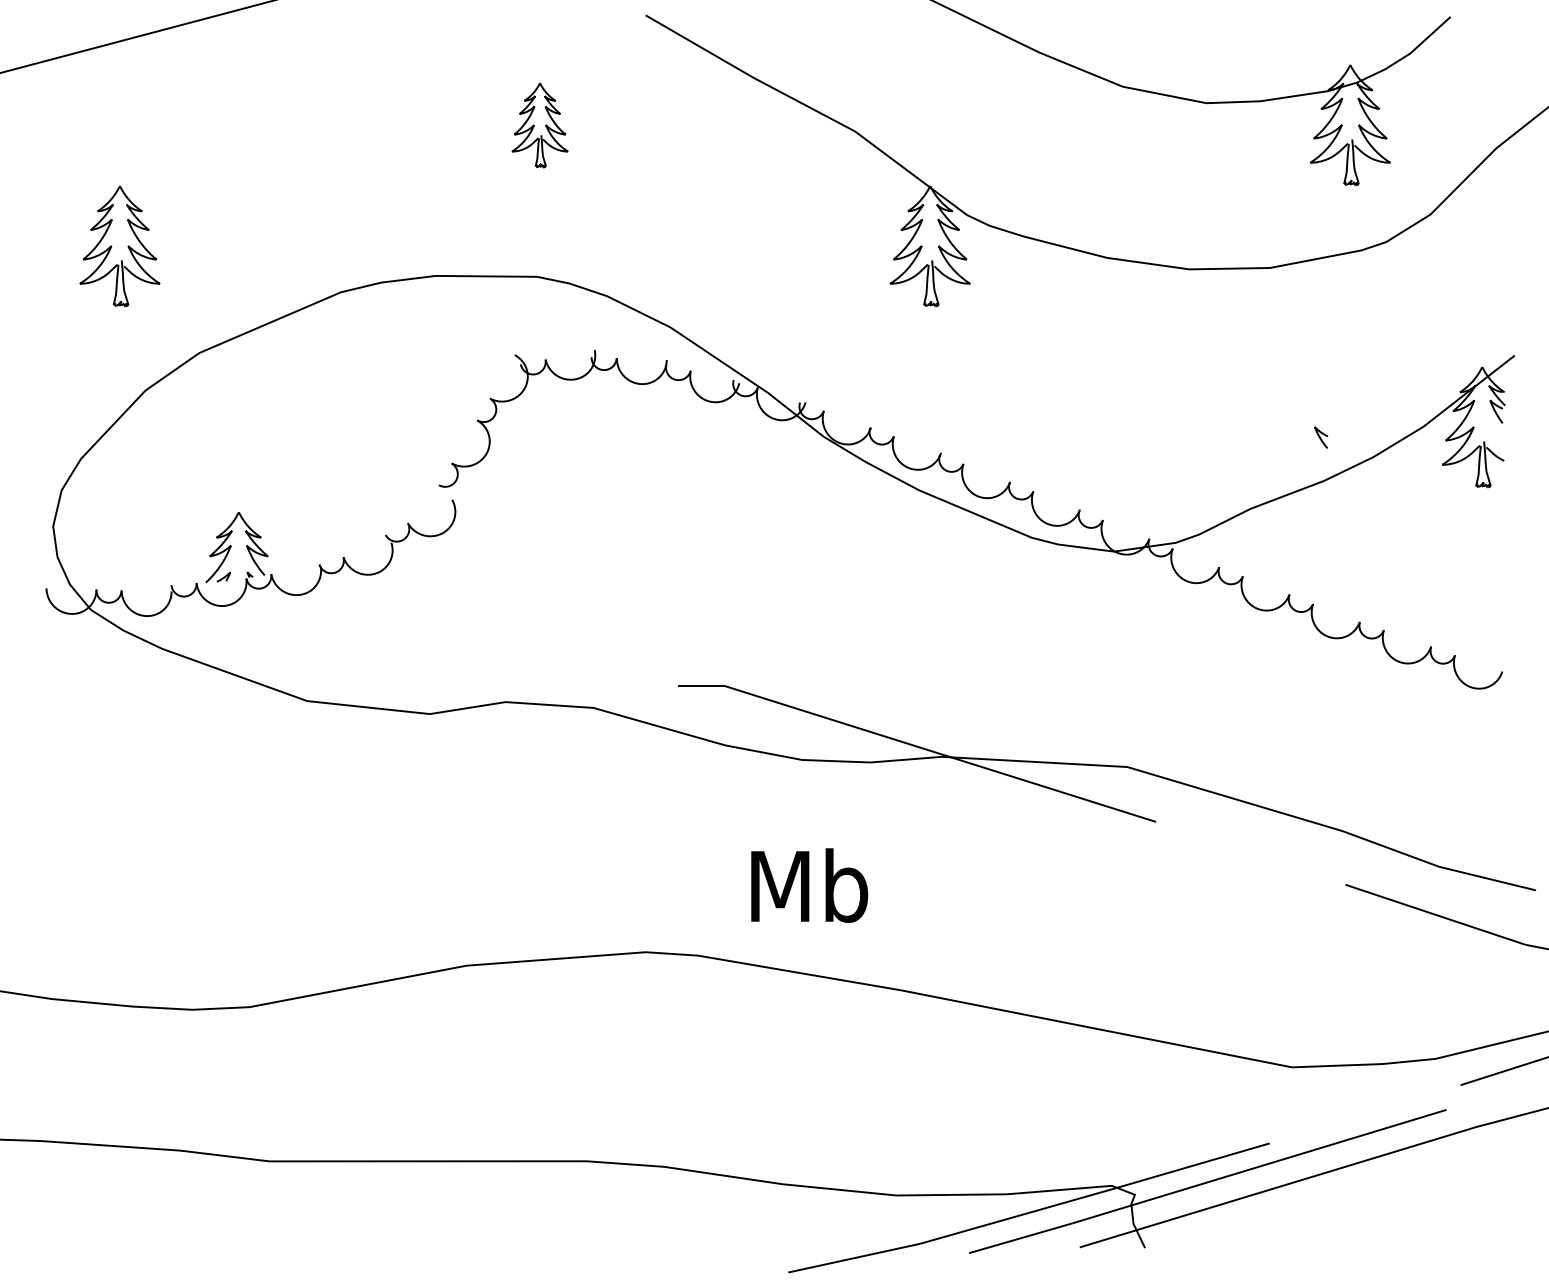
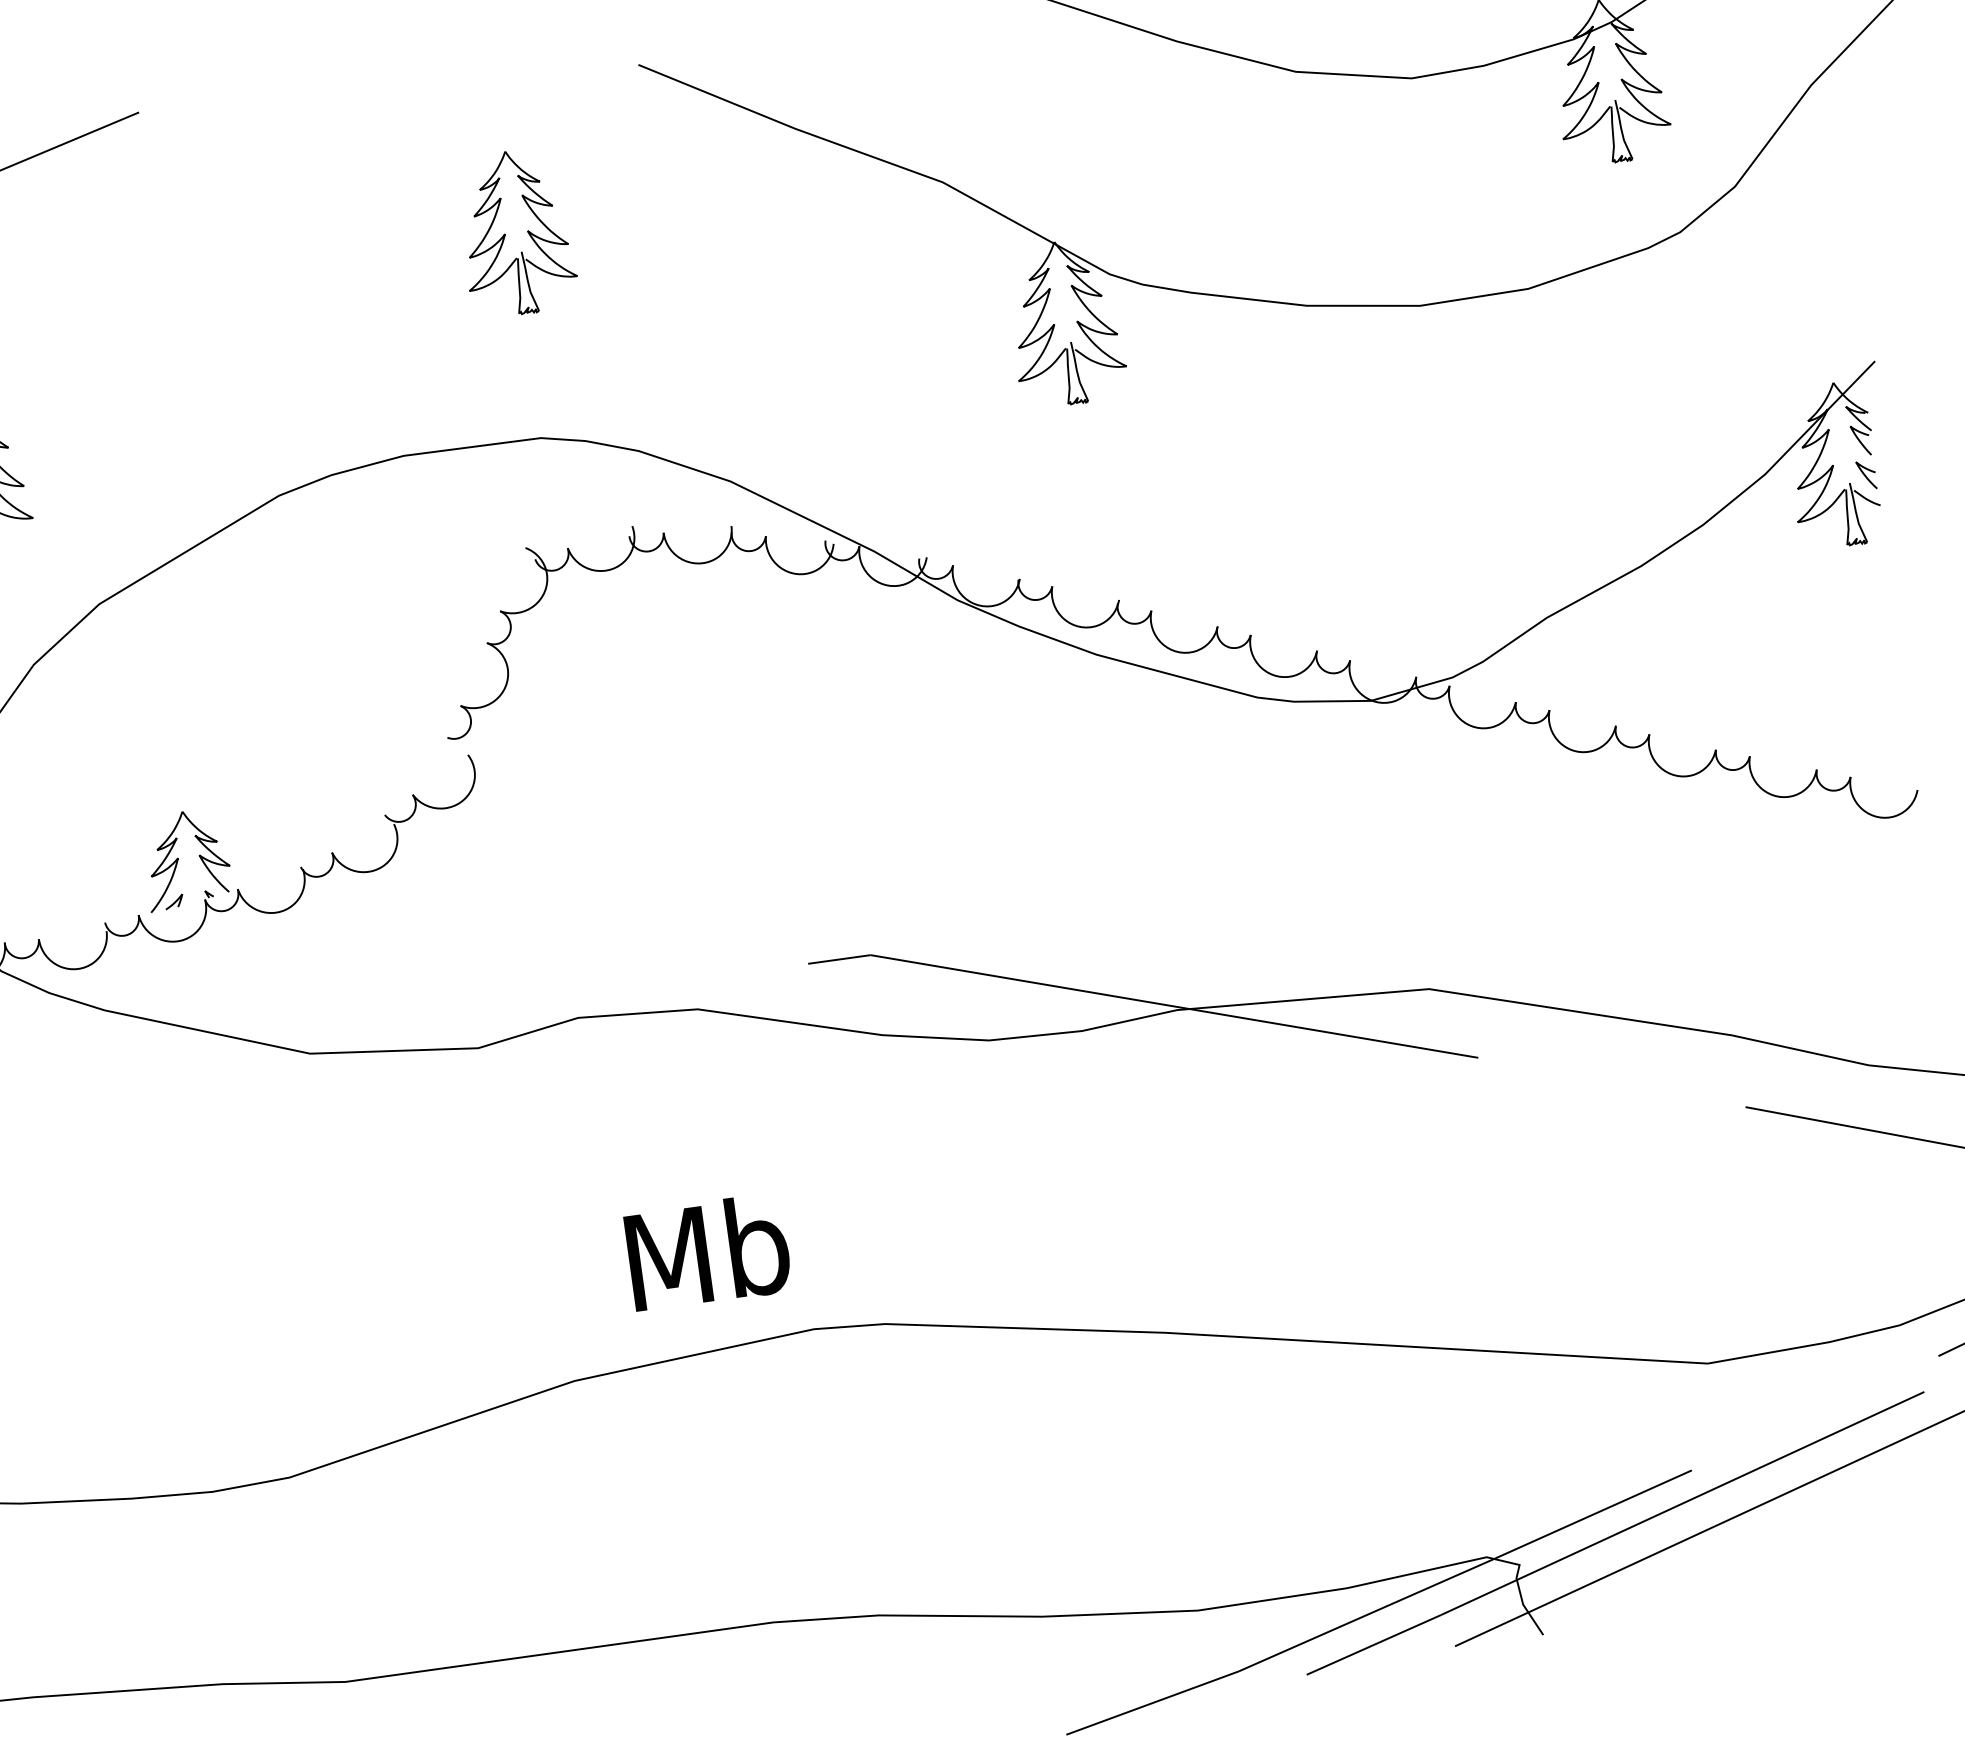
part: (539, 125) -> (515, 233), size x1.43
curve: (1320, 437) -> (1865, 475), moved
text: (809, 885) -> (708, 1252), moved

